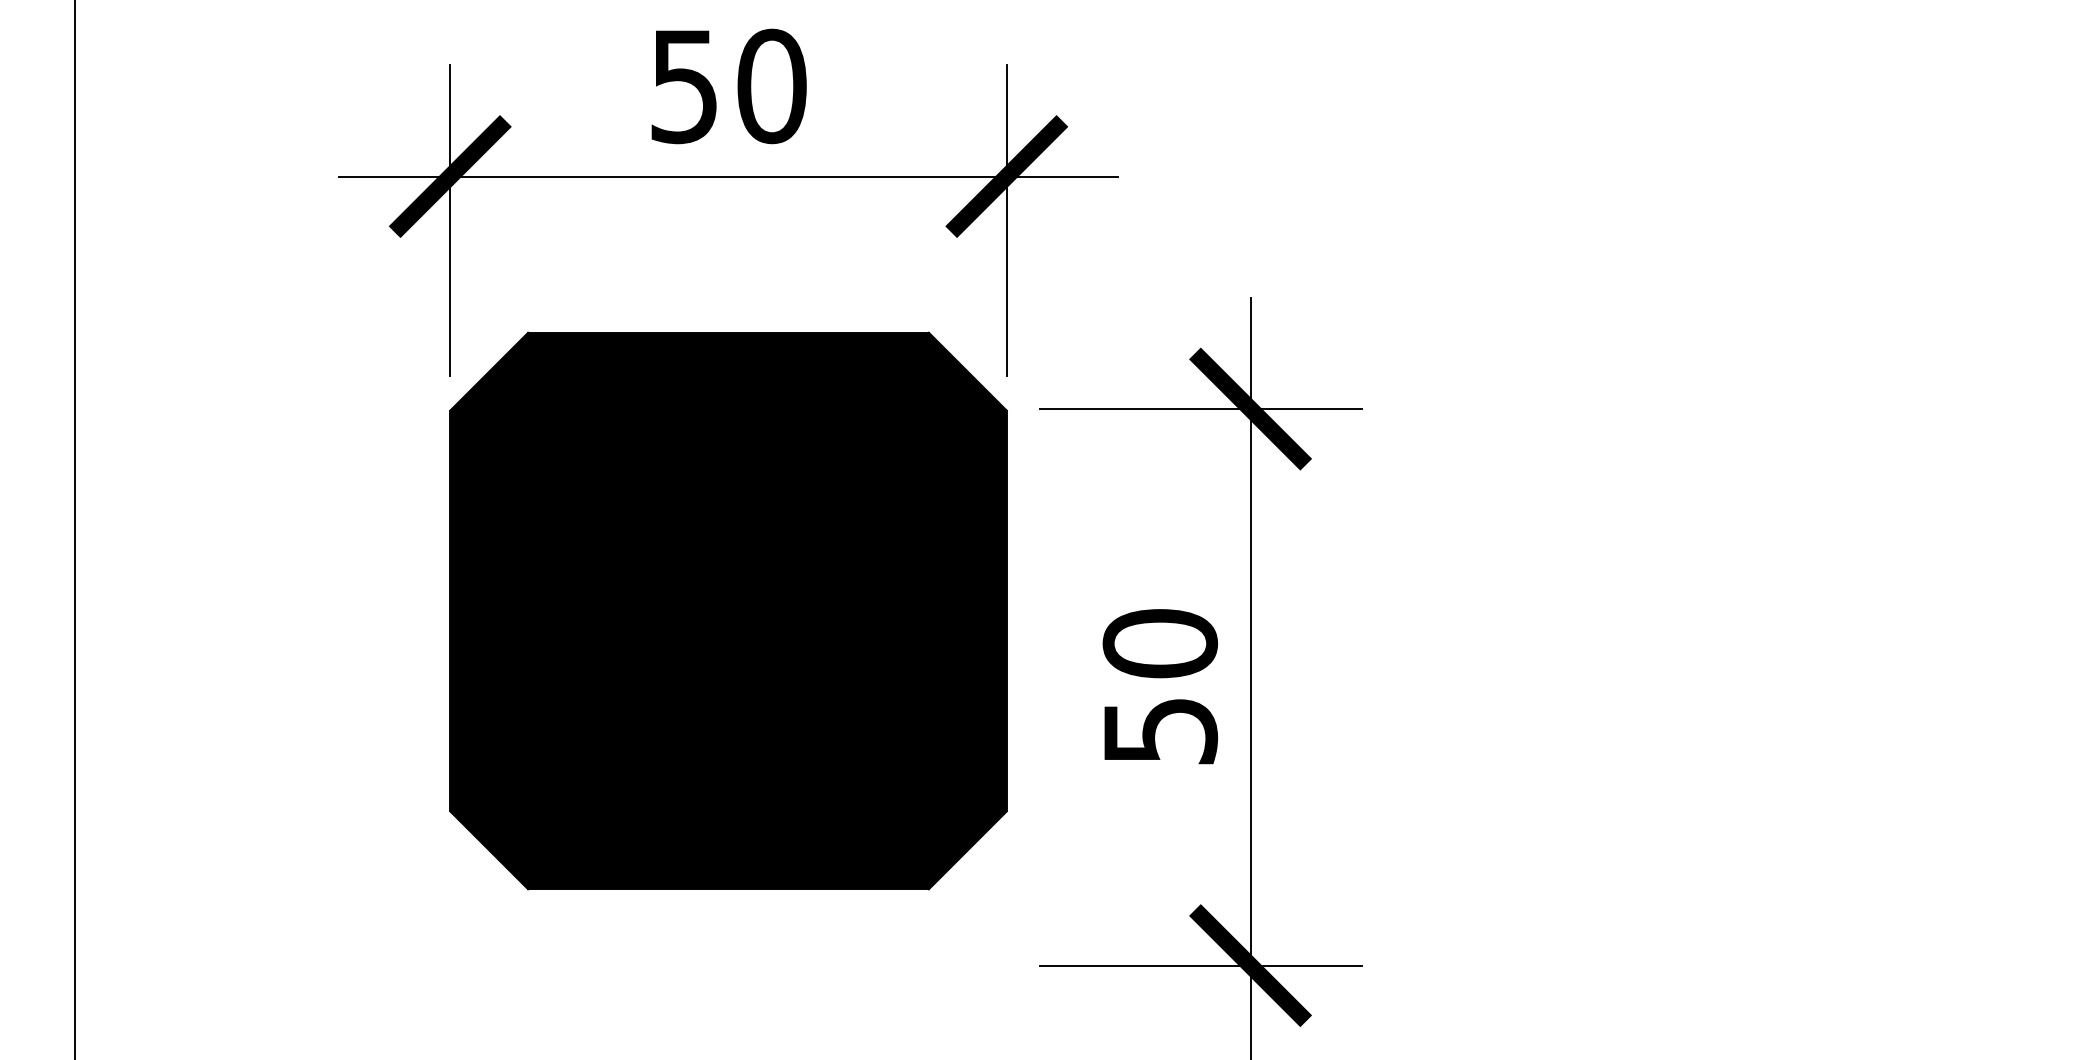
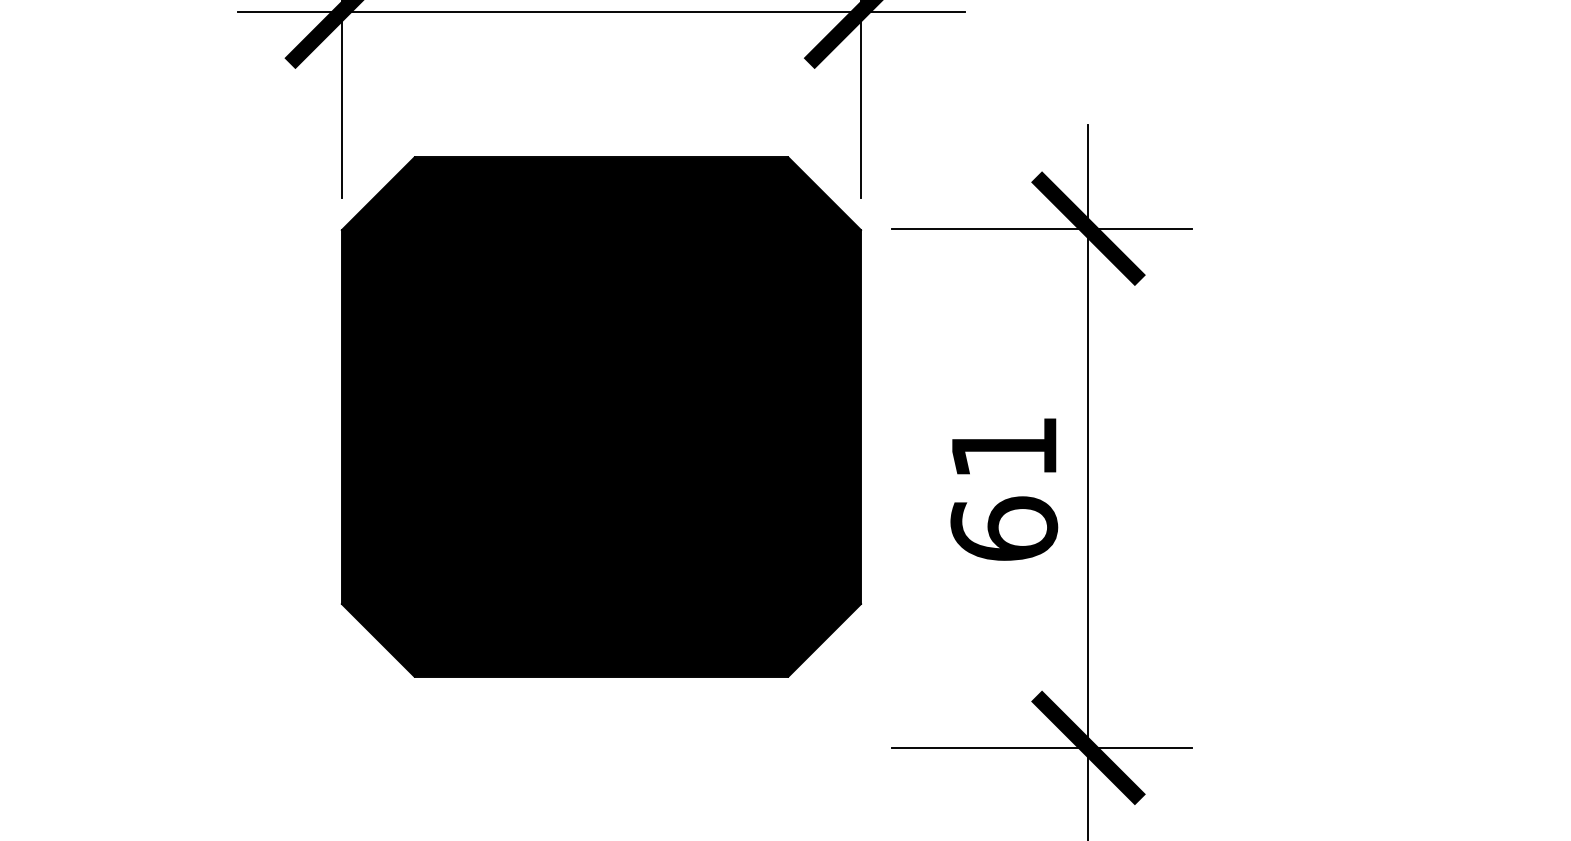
text: (1160, 687) -> (1004, 488), 50 -> 61

